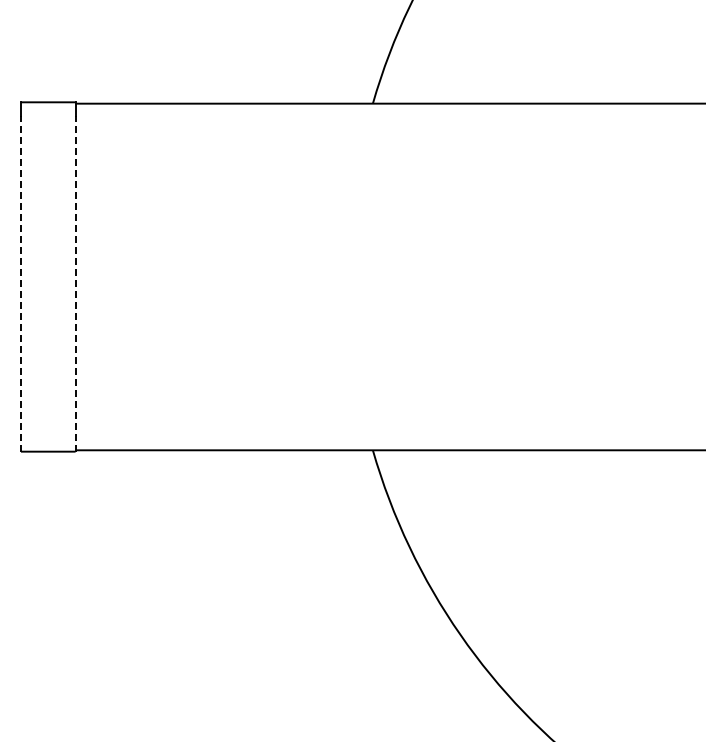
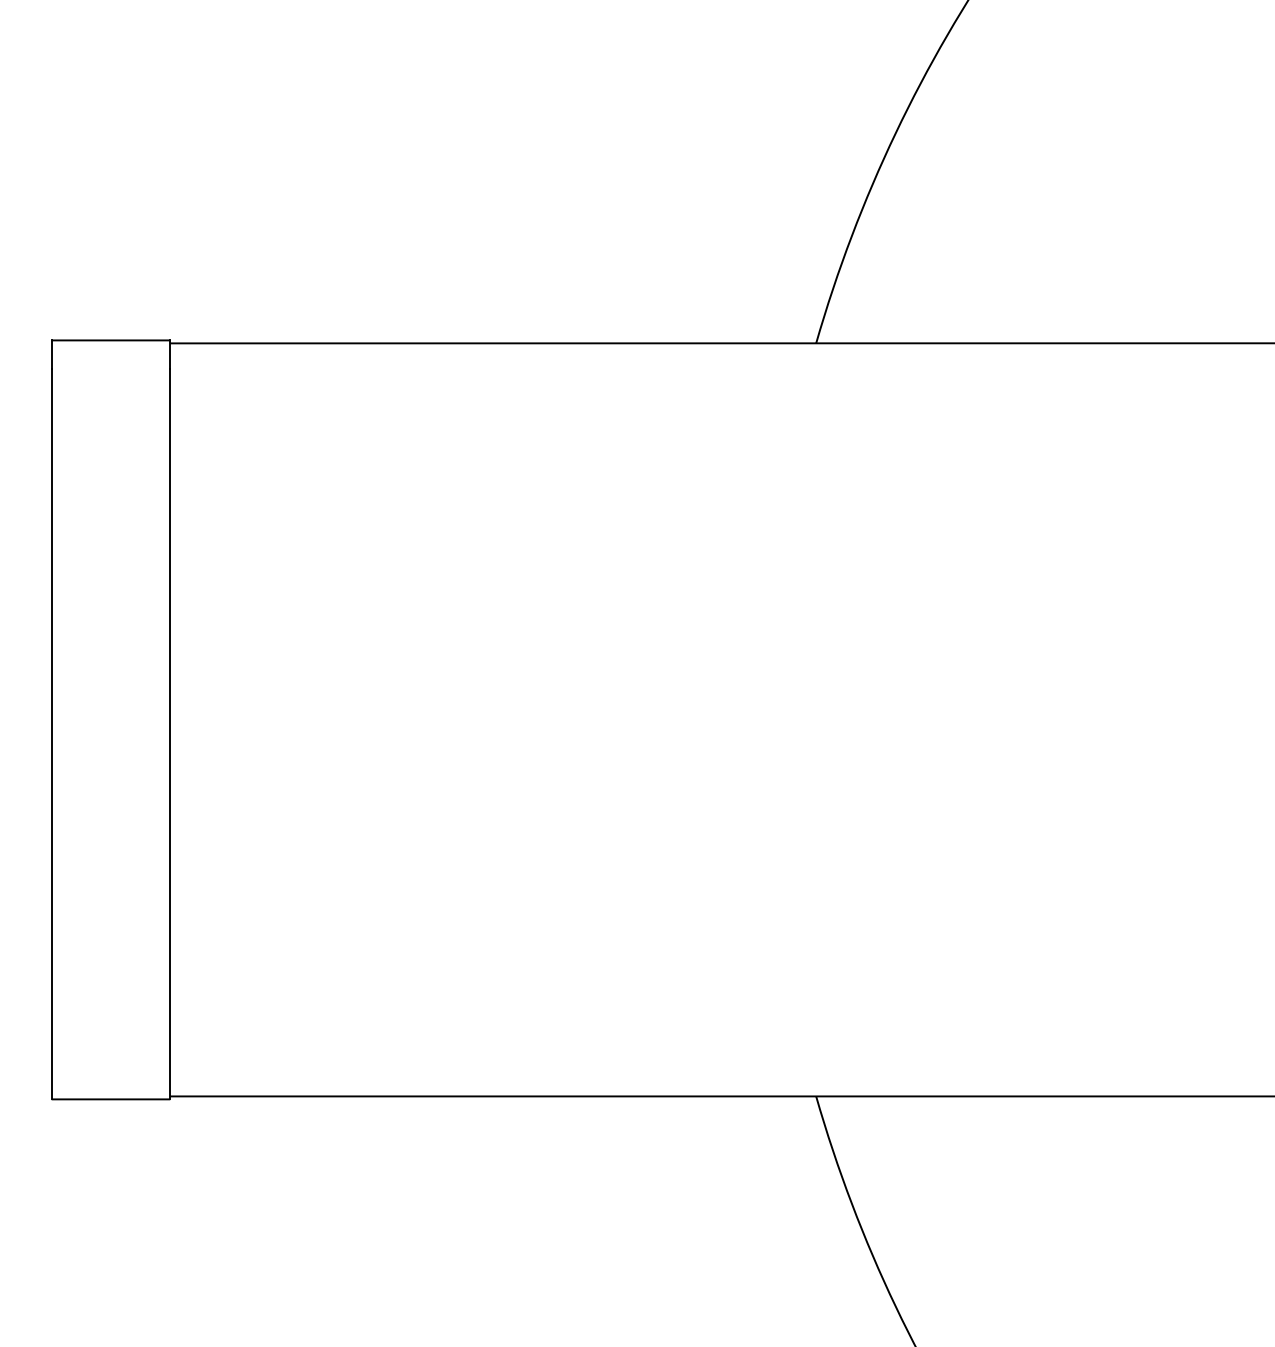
line: (20, 283) -> (50, 734), dashed -> solid
line: (75, 283) -> (170, 734), dashed -> solid

